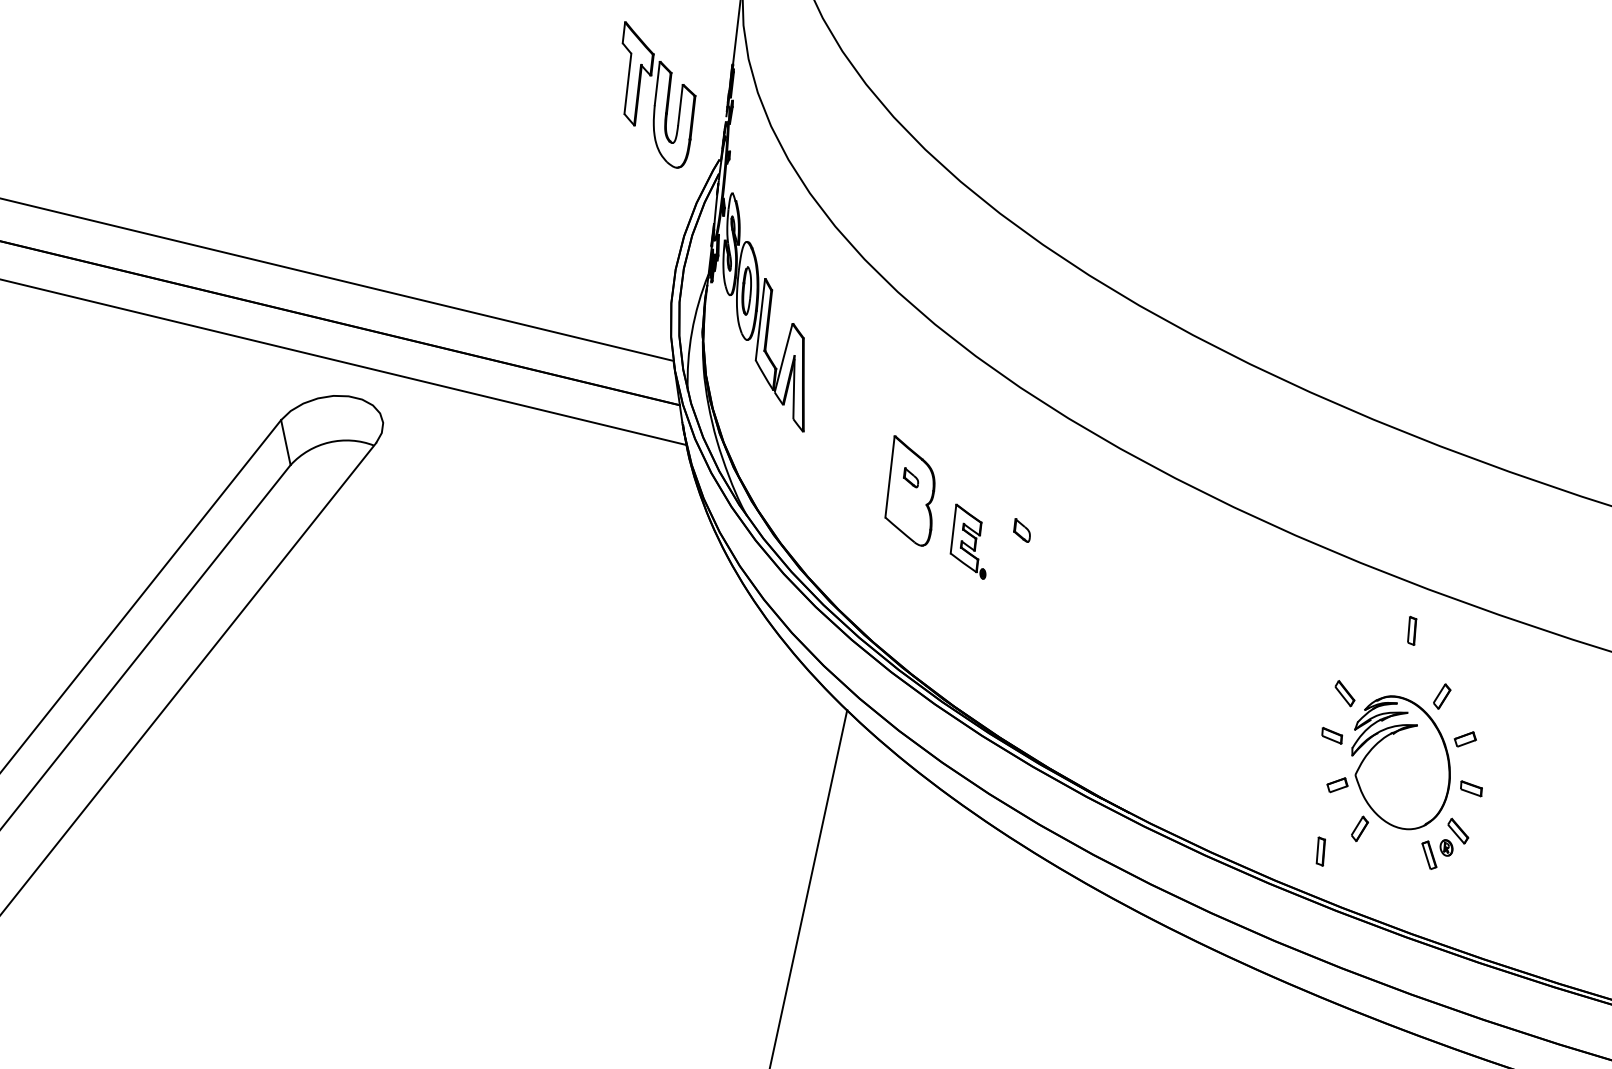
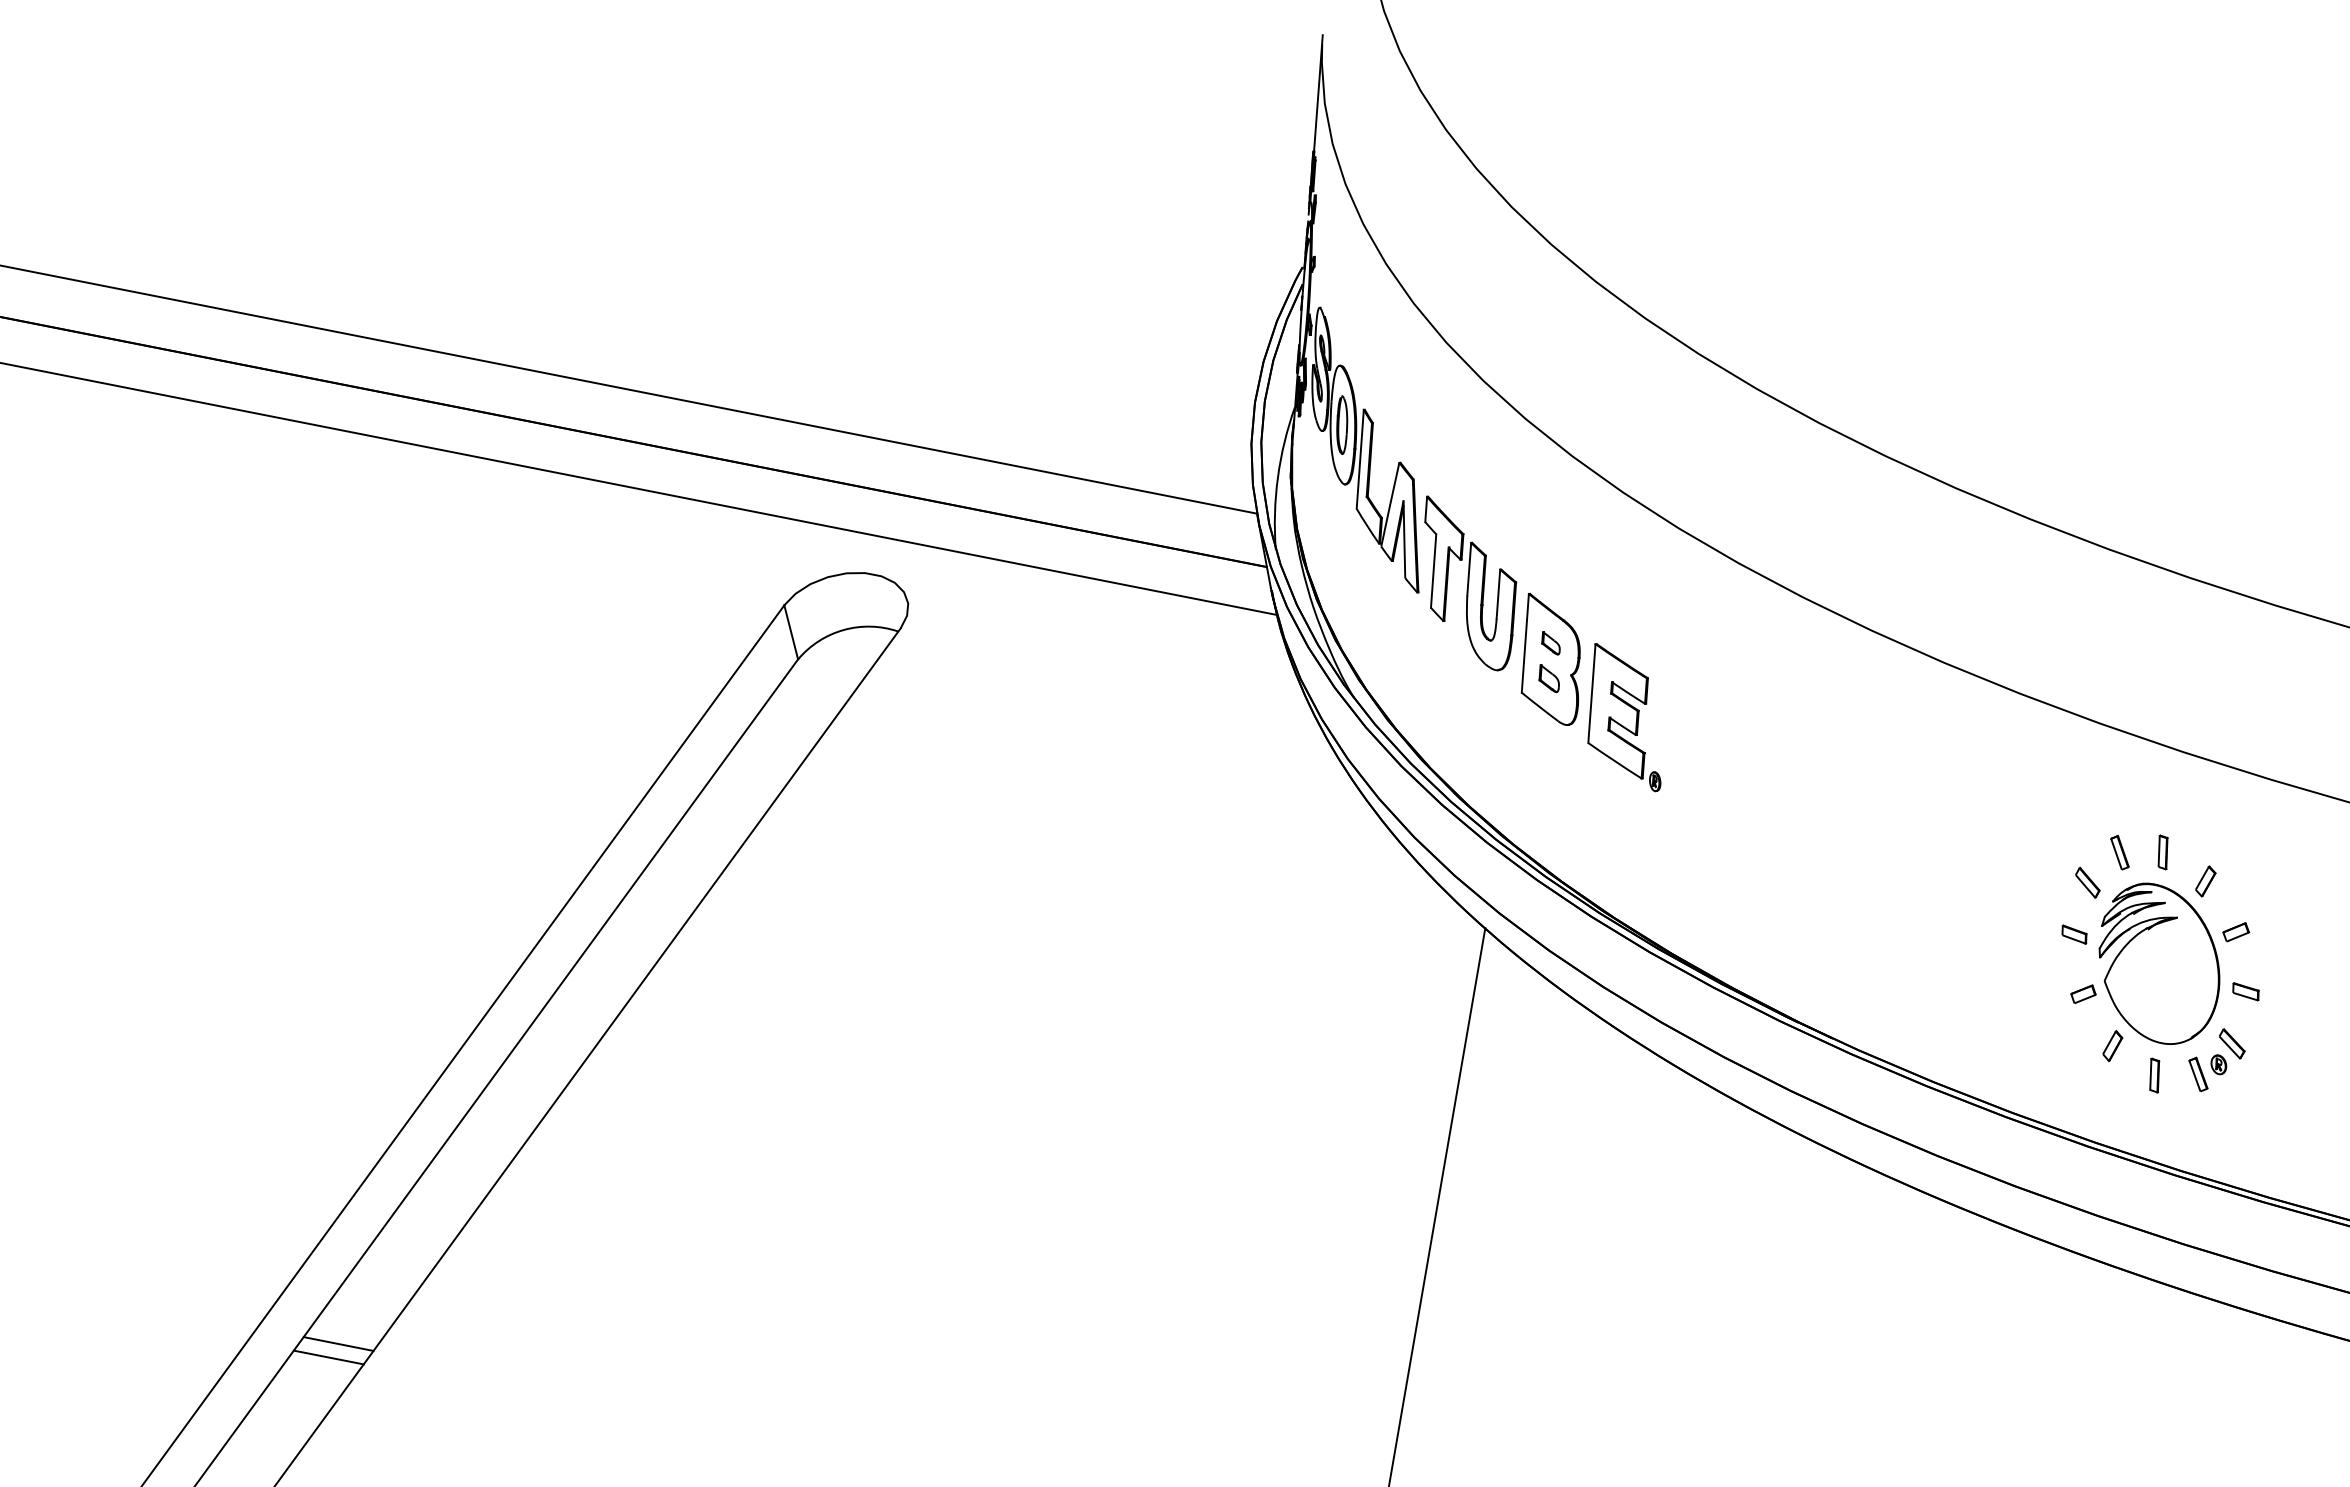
part: (657, 95) -> (1470, 583), moved
part: (1021, 530) -> (1548, 678), moved
part: (969, 541) -> (1624, 717), size x1.67
part: (1411, 630) -> (2162, 852), moved
part: (1372, 669) -> (2119, 852), added
part: (1320, 851) -> (2154, 1075), moved

